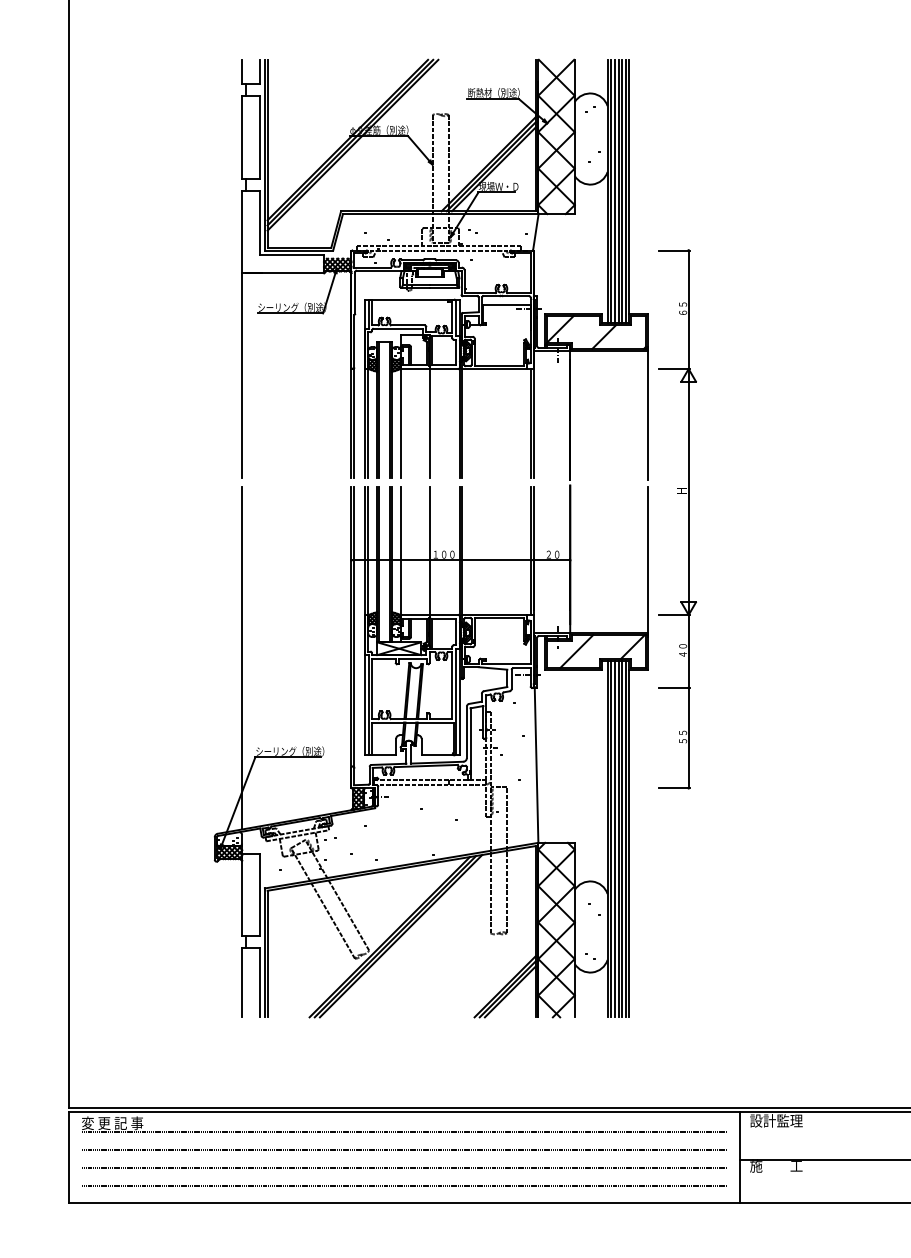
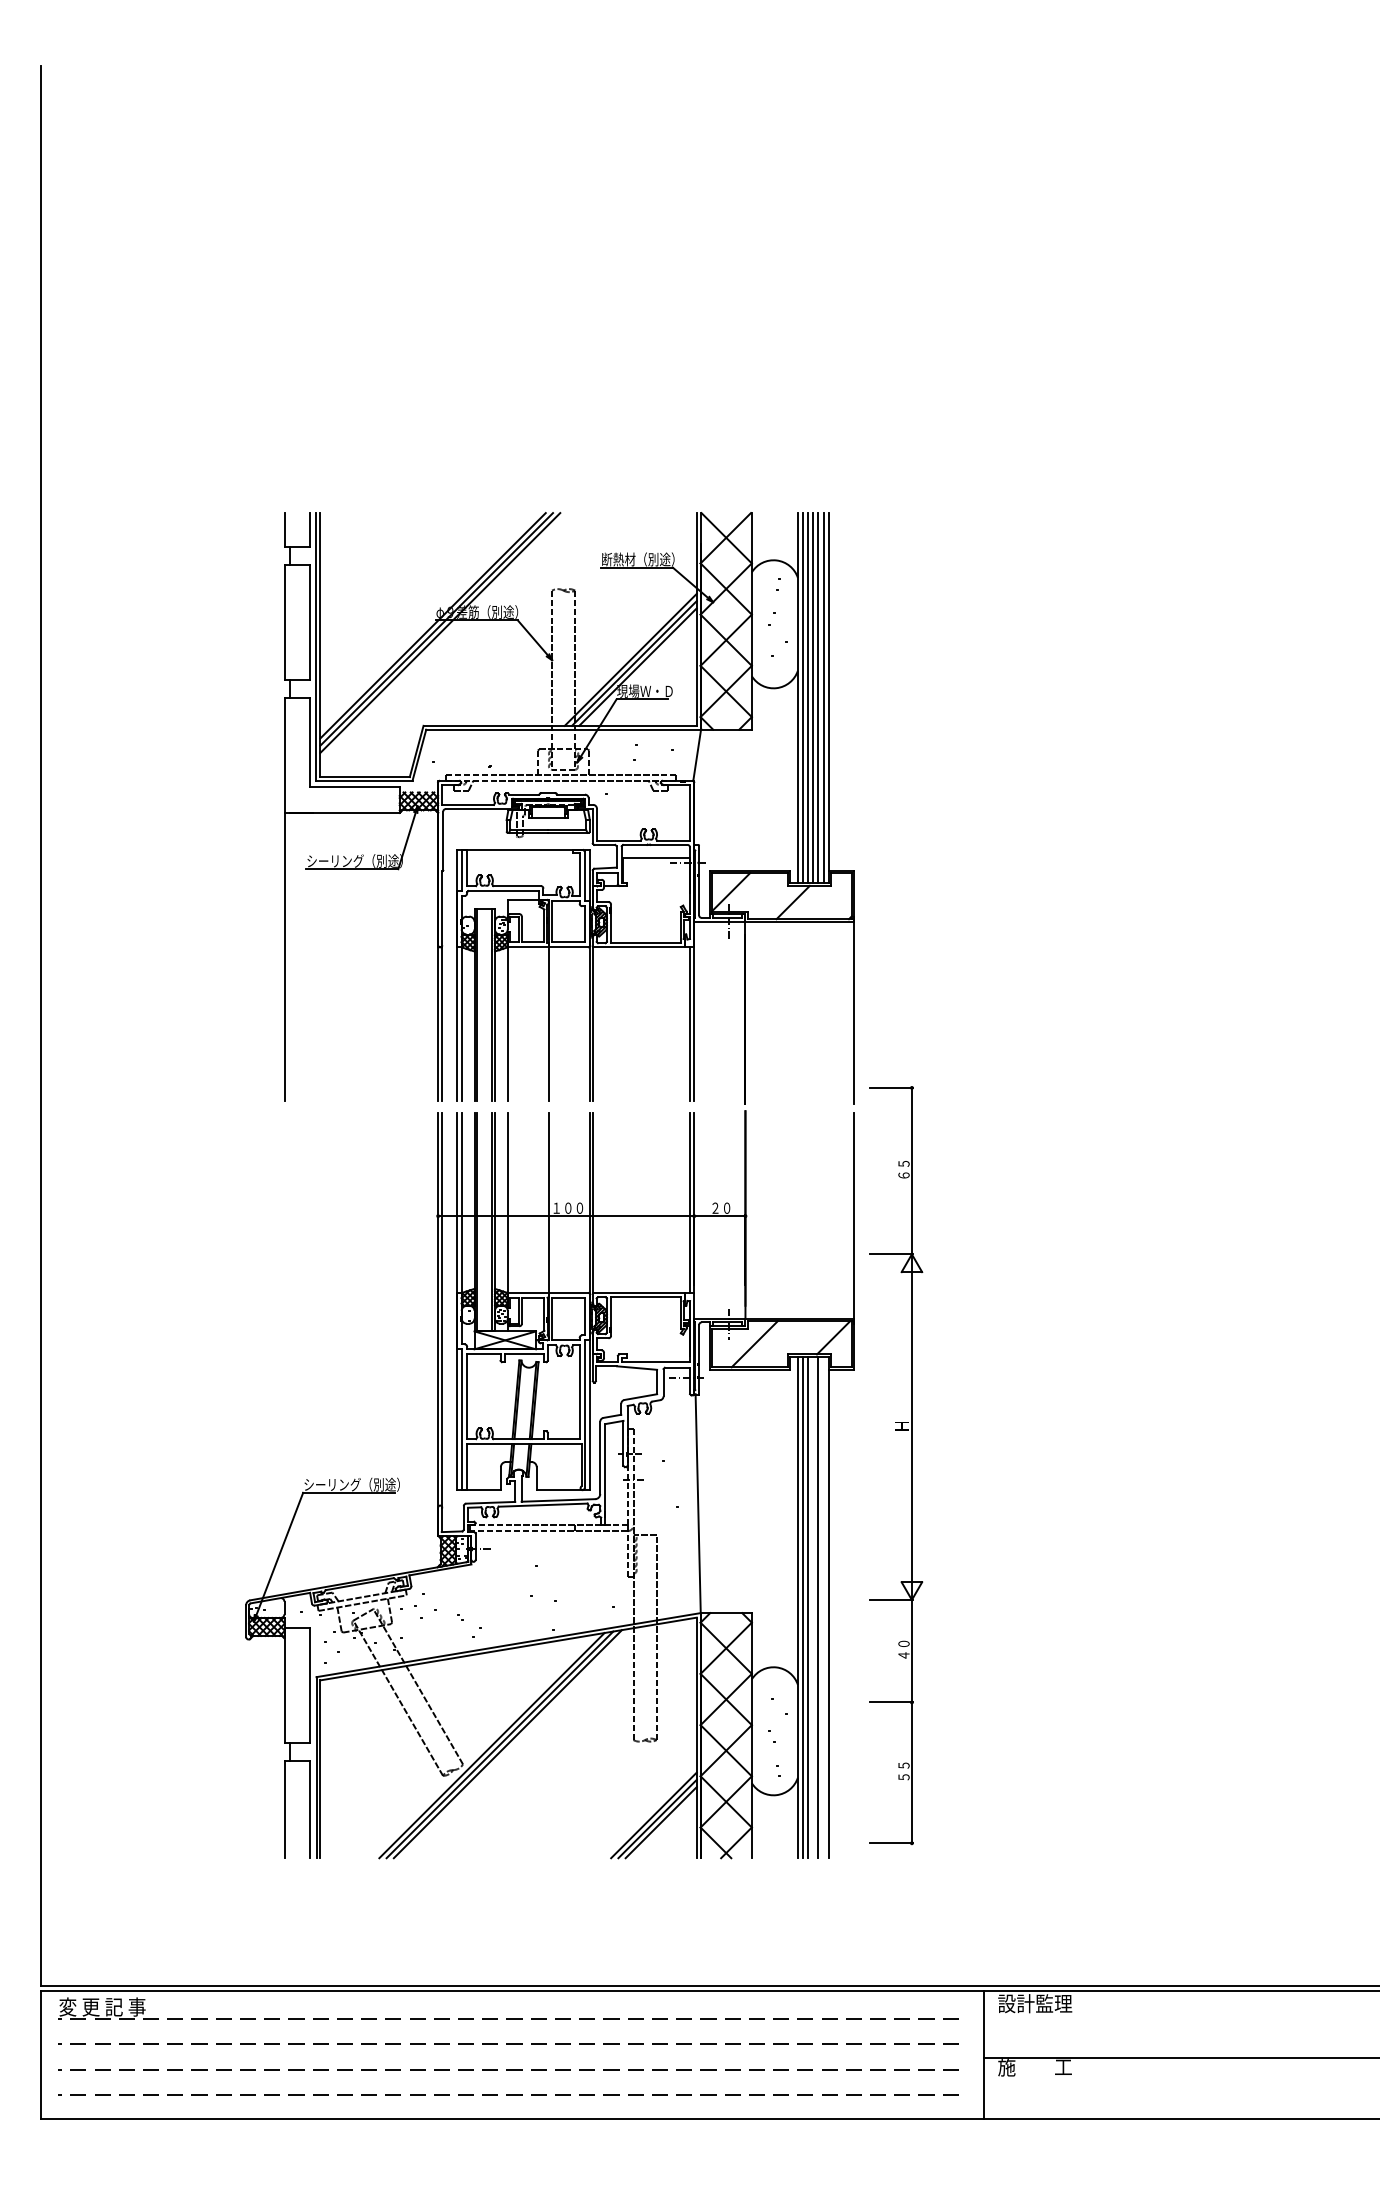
part: (688, 519) -> (911, 1465), moved
line: (242, 658) -> (284, 1353), removed
line: (618, 838) -> (813, 1607), removed
line: (625, 838) -> (823, 1607), removed

